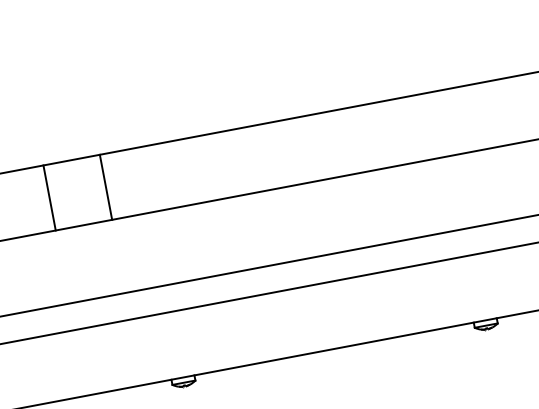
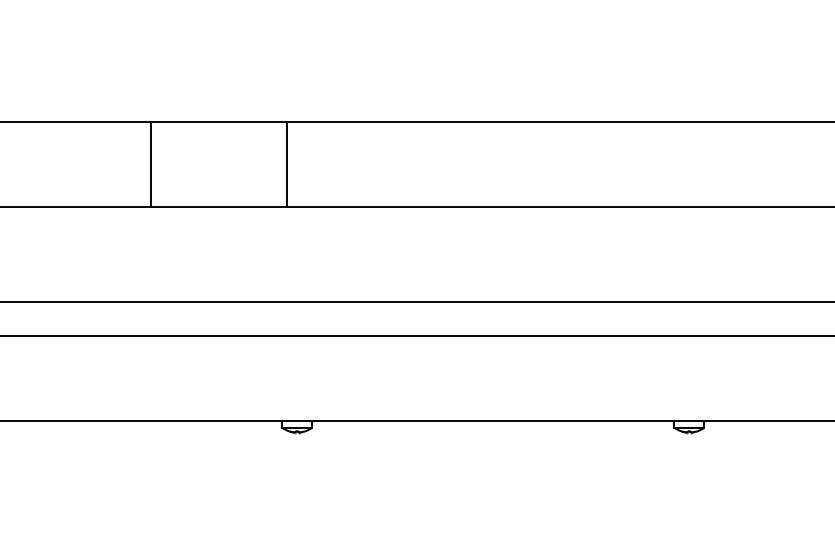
line: (105, 187) -> (286, 164), moved
line: (49, 197) -> (150, 164), moved

